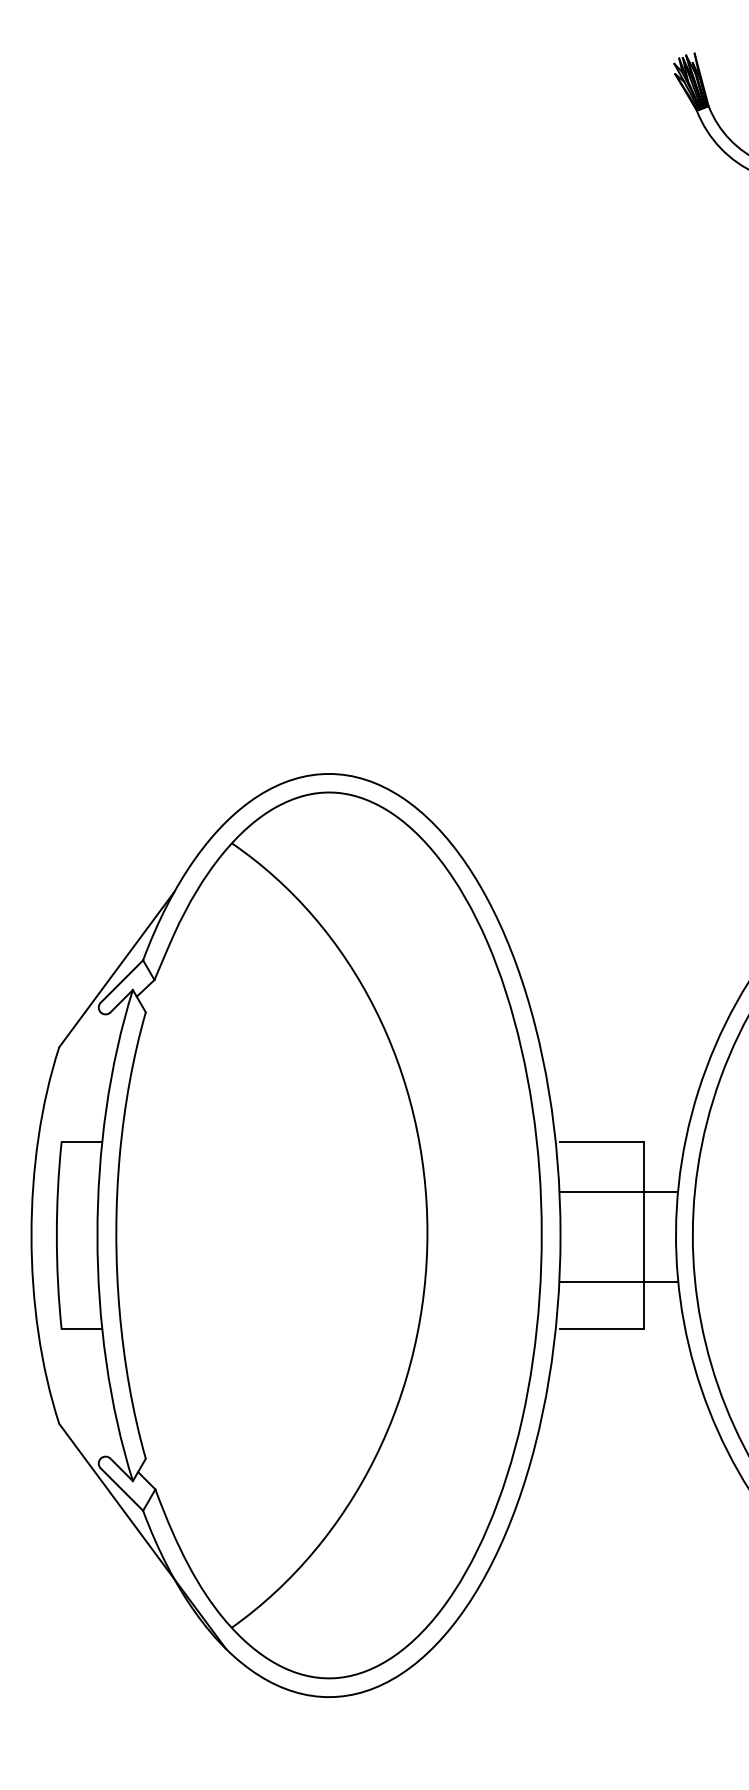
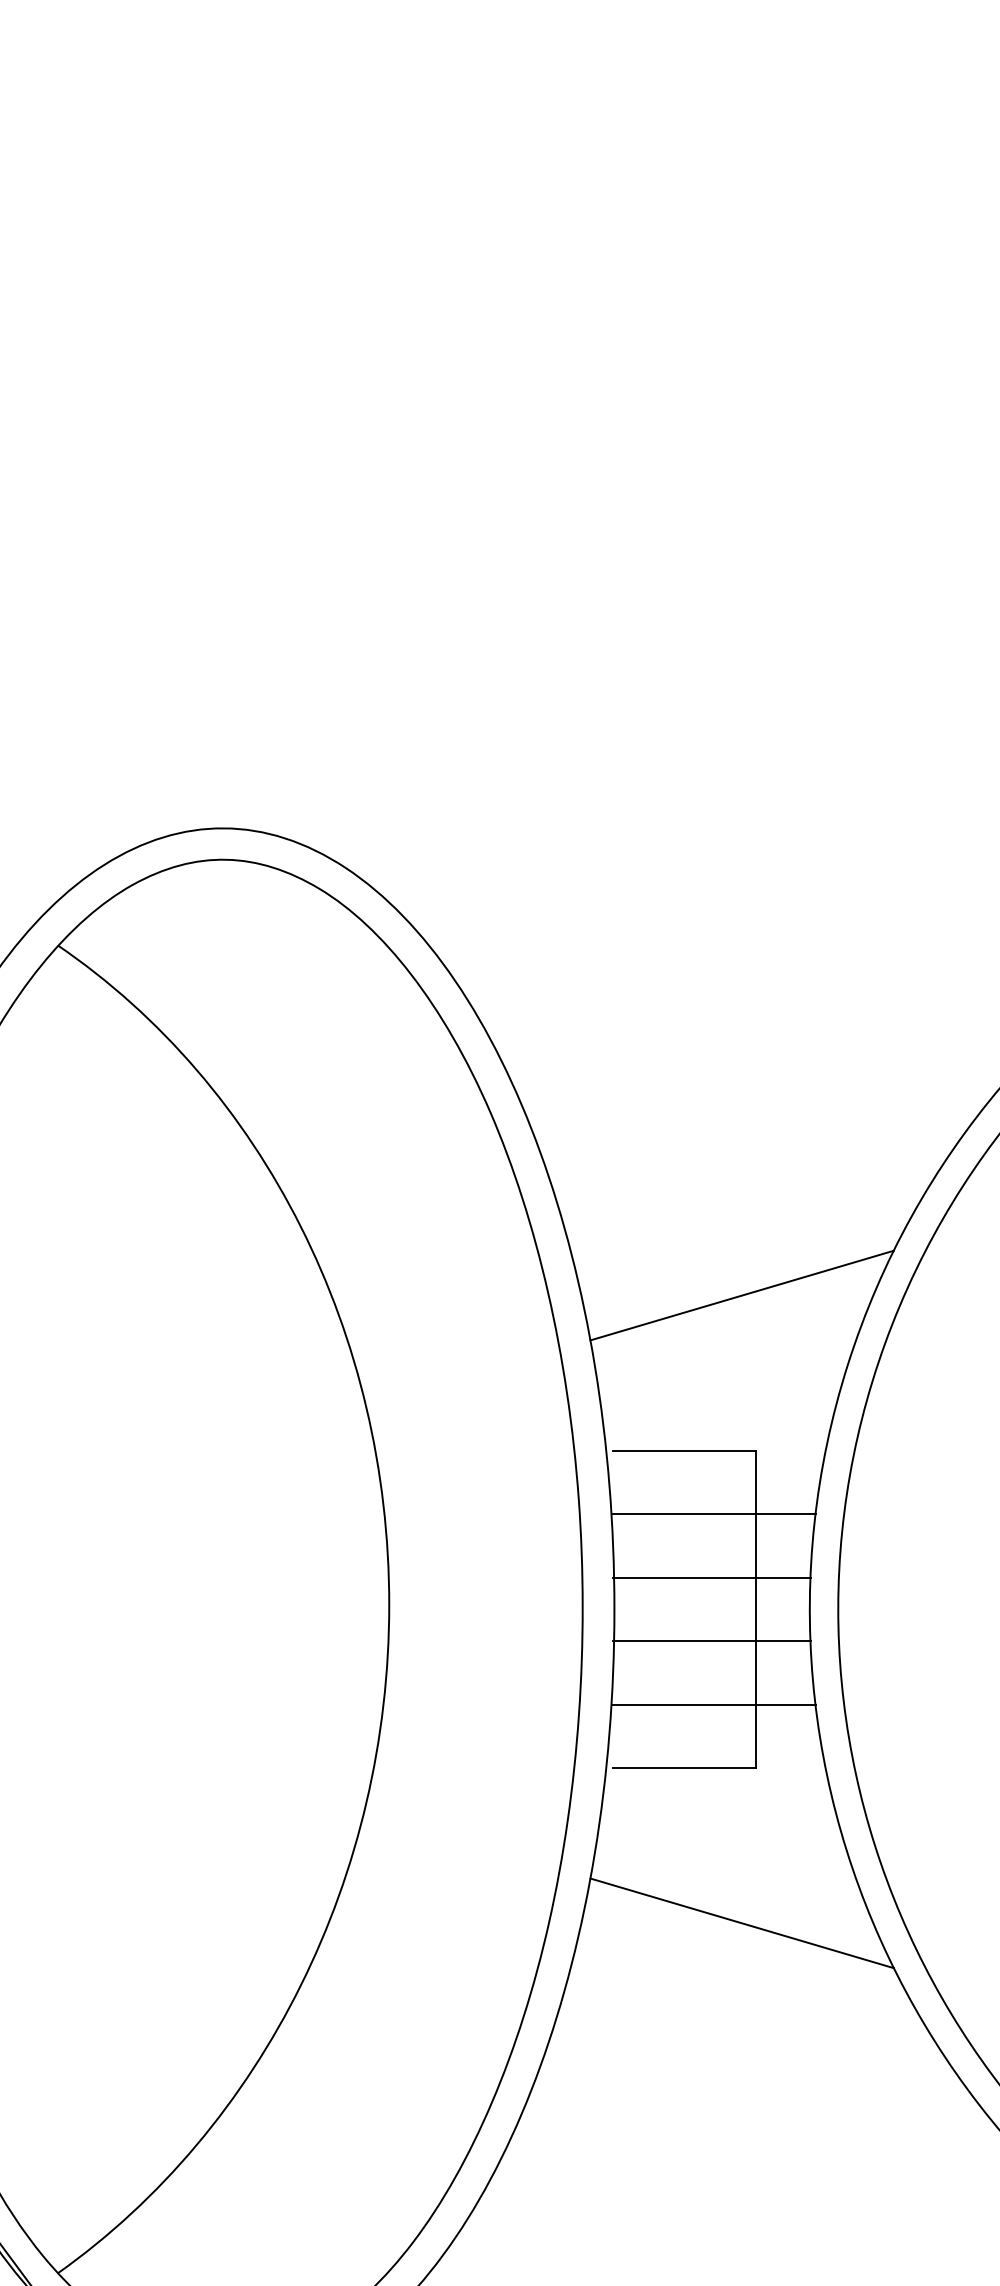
line: (635, 1049) -> (741, 1294), added
line: (619, 1179) -> (714, 1514), added
line: (617, 1191) -> (710, 1577), moved
line: (617, 1282) -> (710, 1641), moved
line: (619, 1291) -> (714, 1704), added
line: (635, 1420) -> (741, 1922), added

